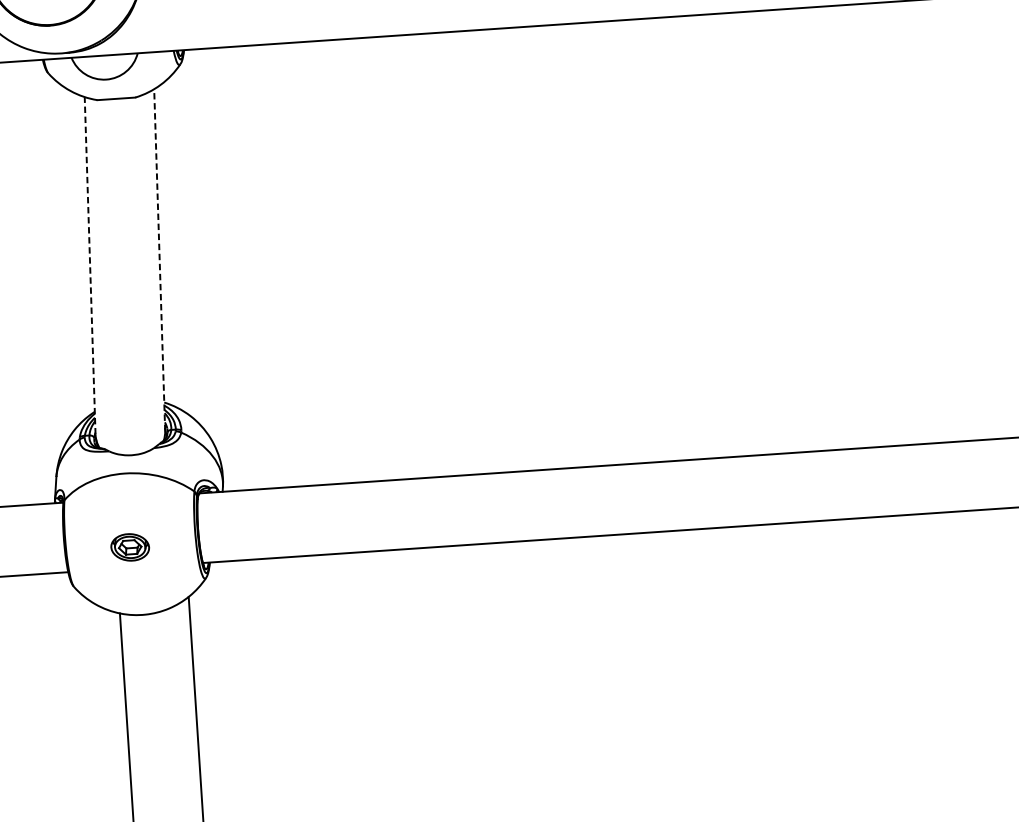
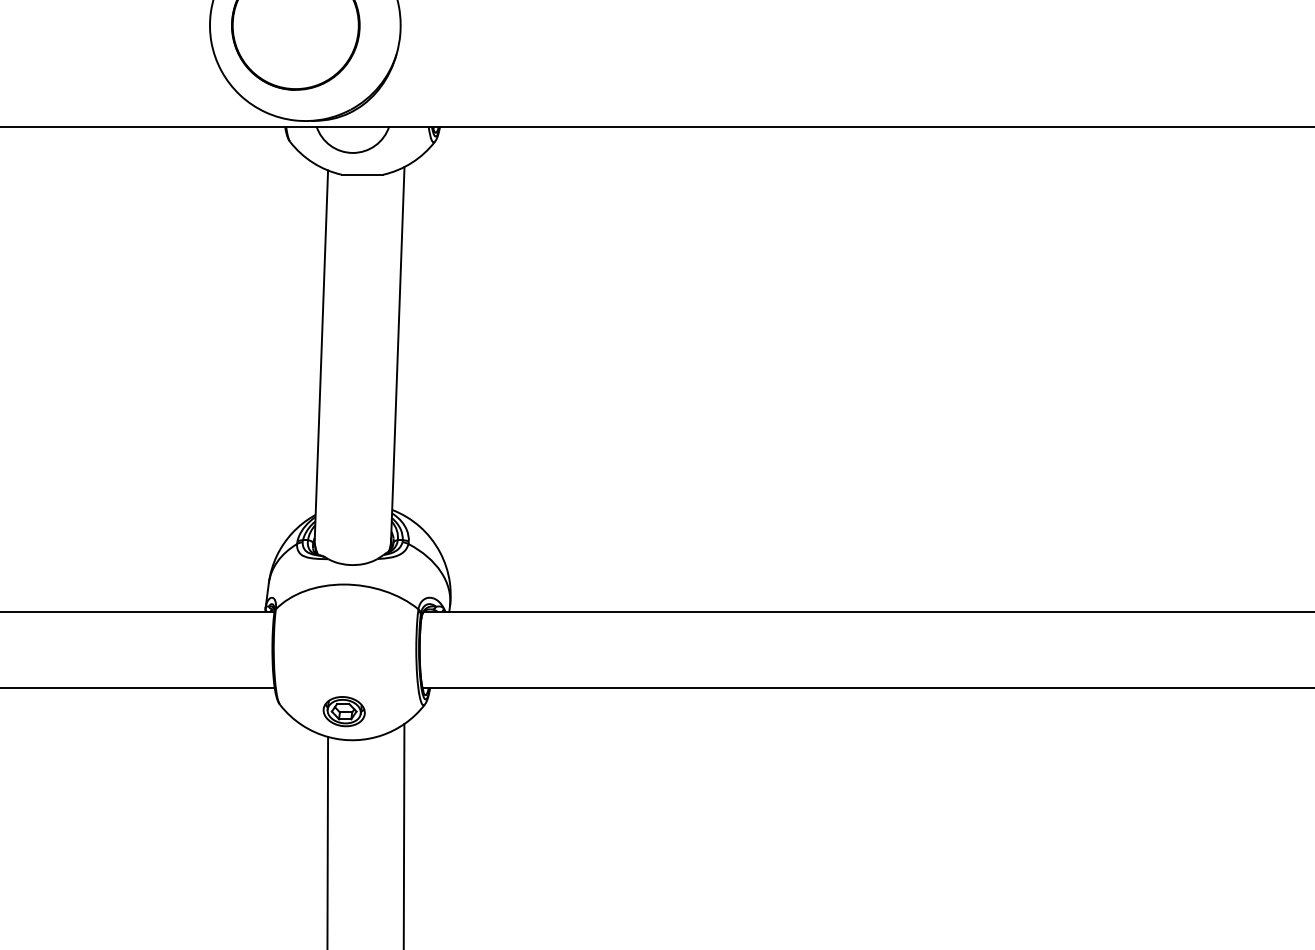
line: (159, 259) -> (397, 353), dashed -> solid
line: (90, 266) -> (321, 355), dashed -> solid
part: (129, 547) -> (343, 711), moved

